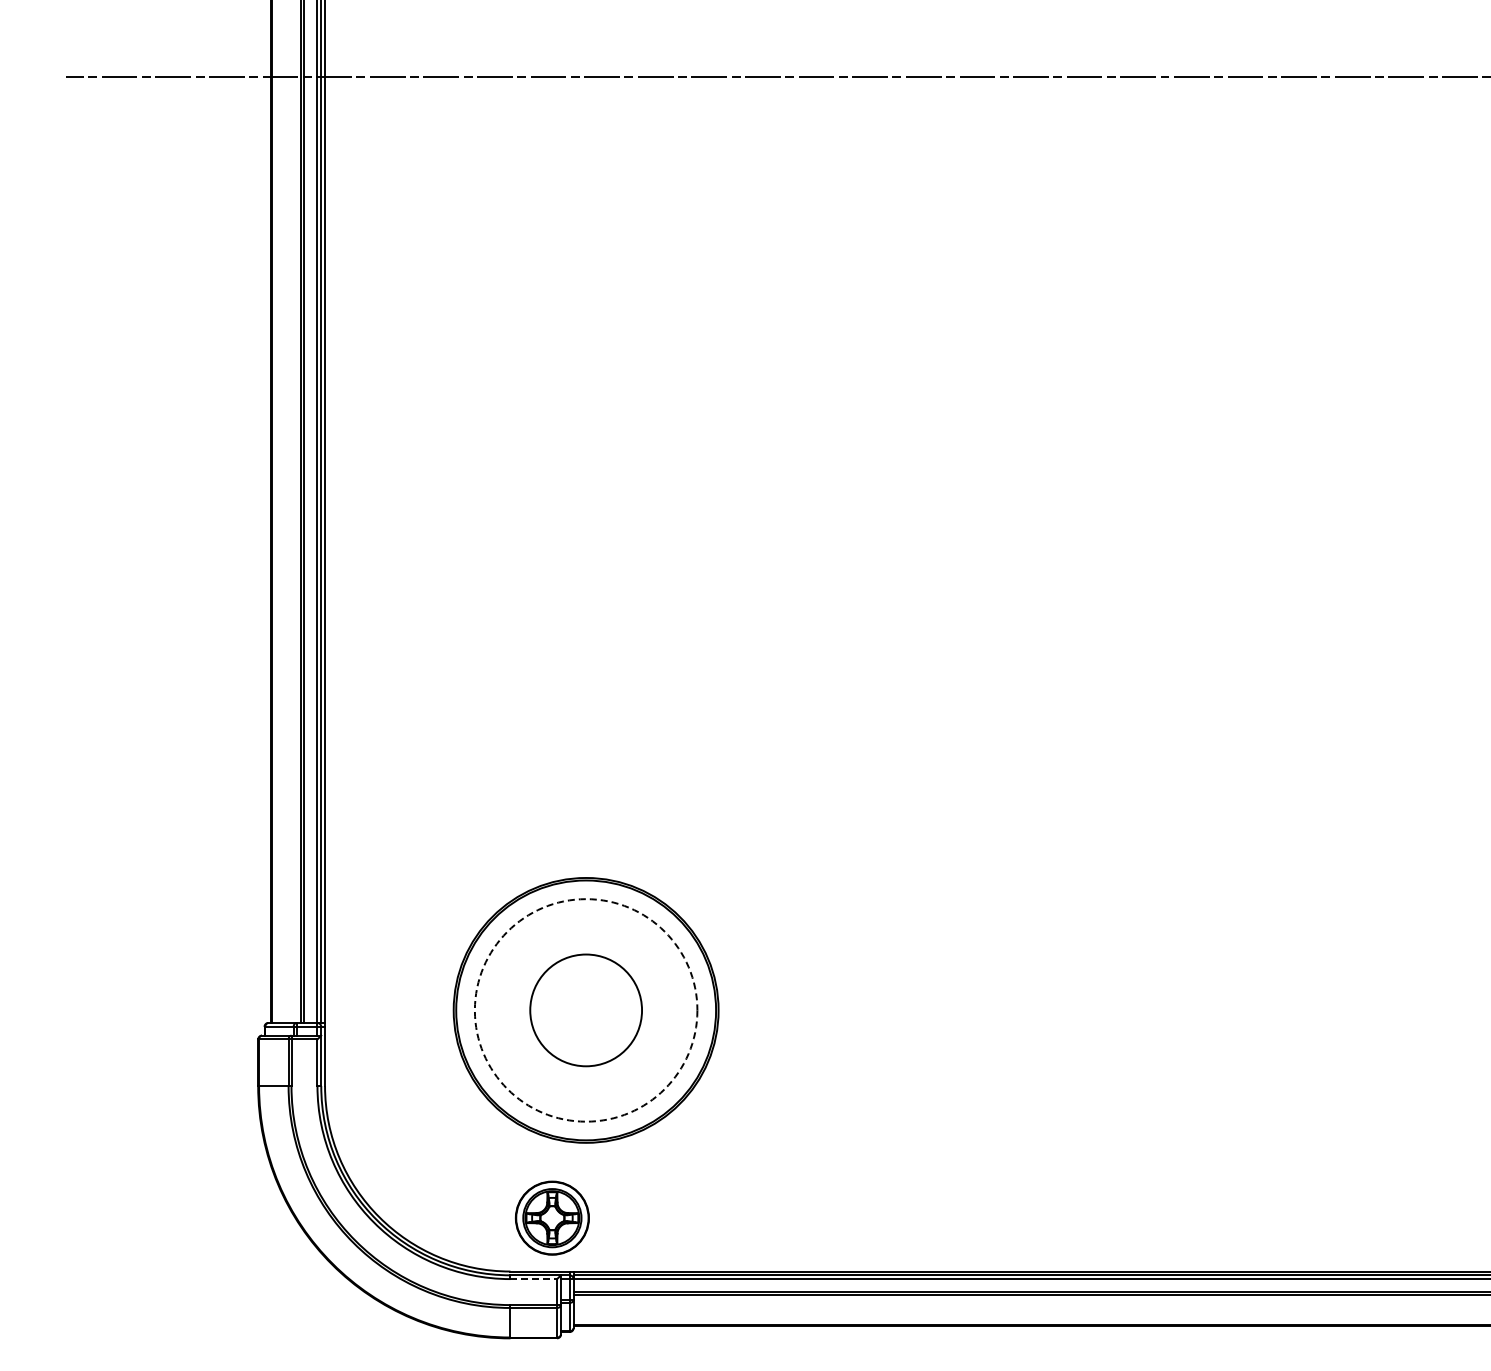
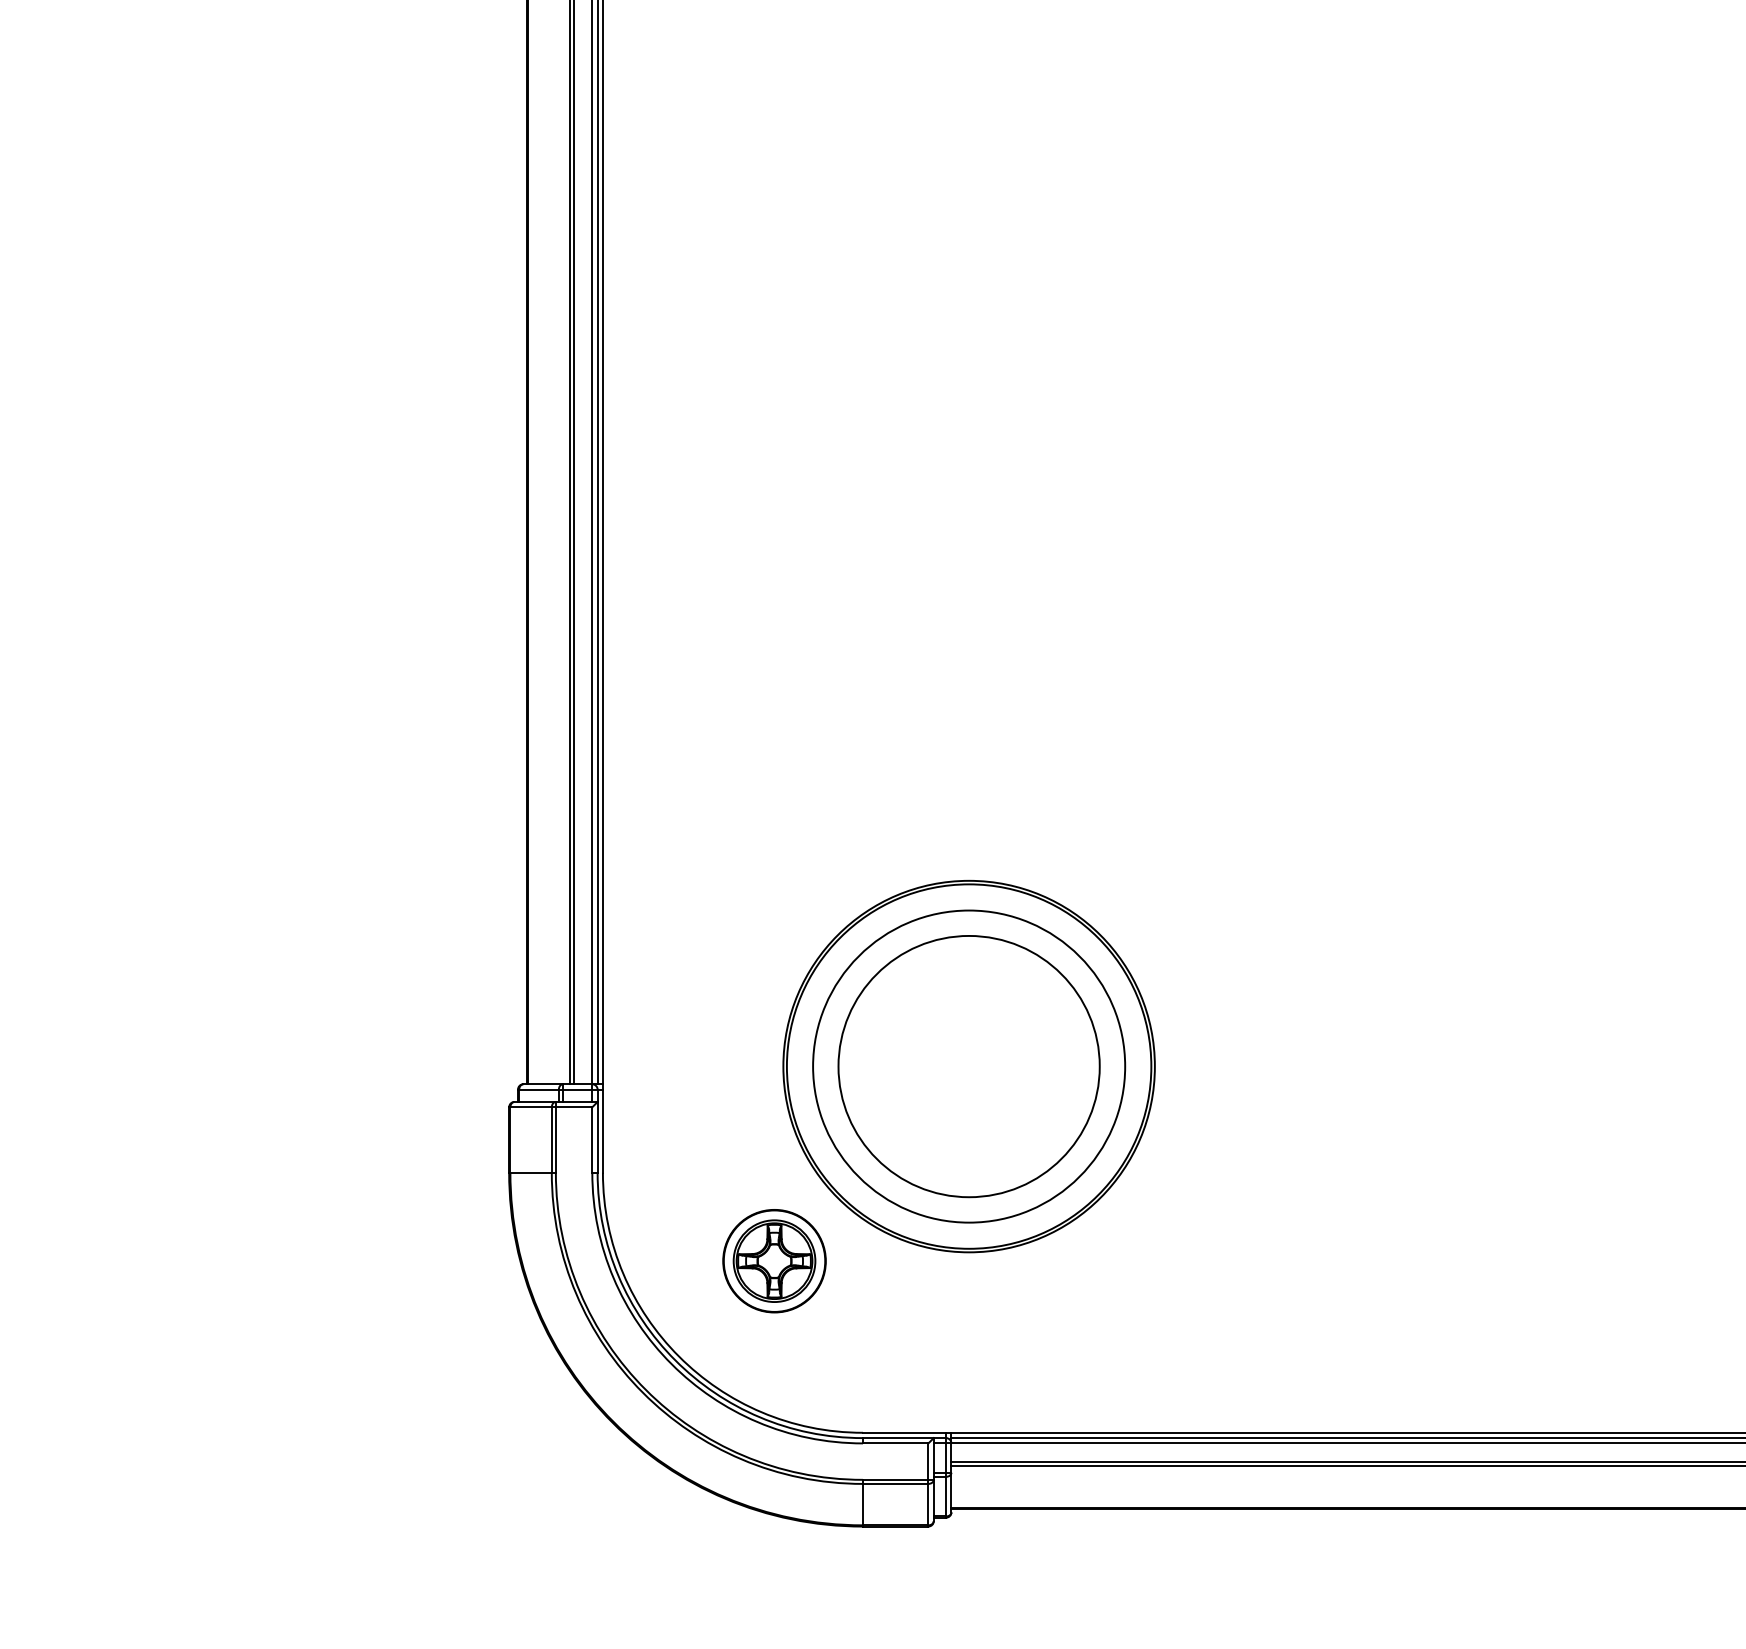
circle: (585, 1010) -> (968, 1066), dashed -> solid
circle: (586, 1010) -> (969, 1066), size x1.67
part: (551, 1217) -> (773, 1260), moved
line: (534, 1279) -> (896, 1443), dashed -> solid

